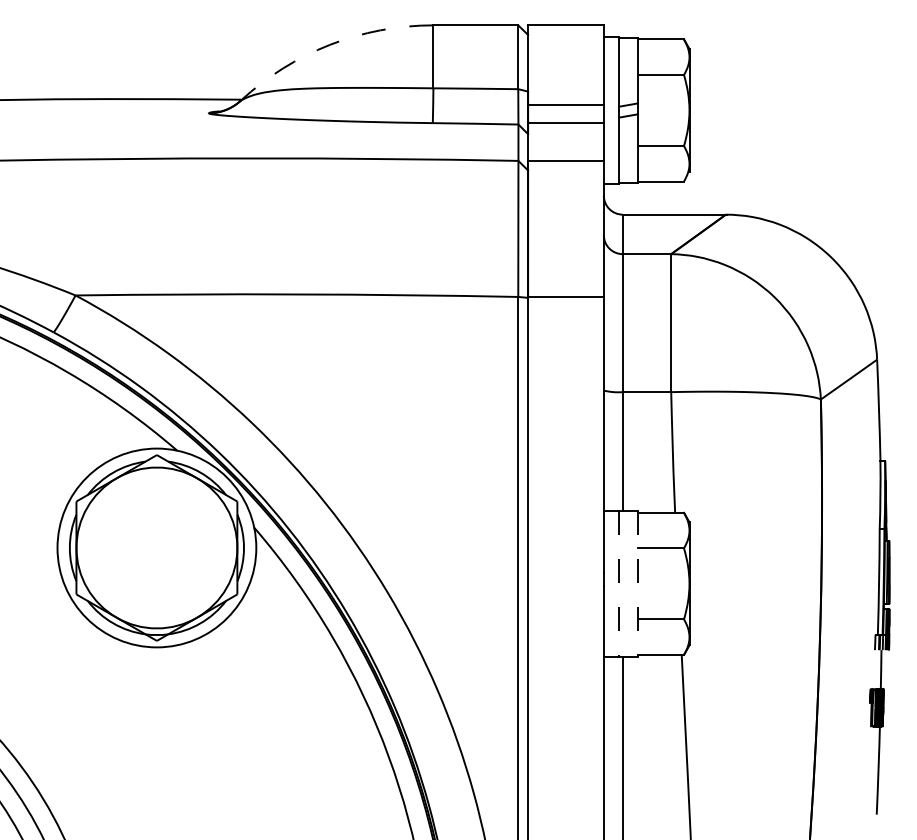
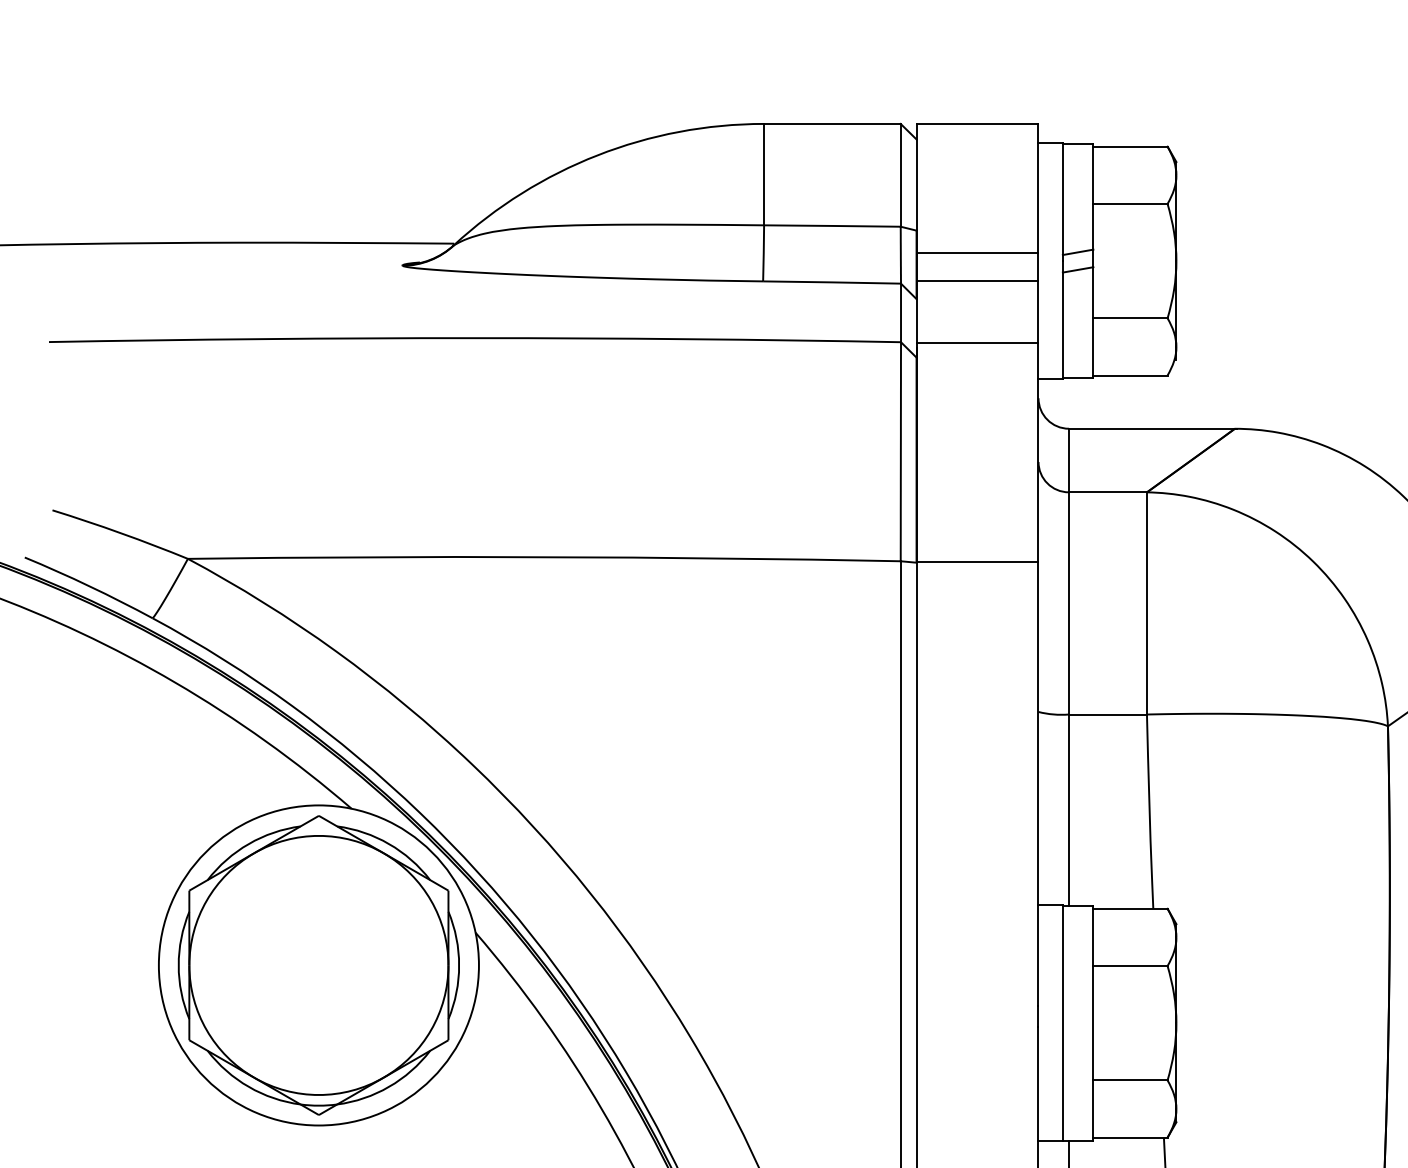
arc: (330, 44) -> (598, 154), dashed -> solid
line: (637, 583) -> (1092, 1022), dashed -> solid
line: (618, 584) -> (1062, 1024), dashed -> solid

